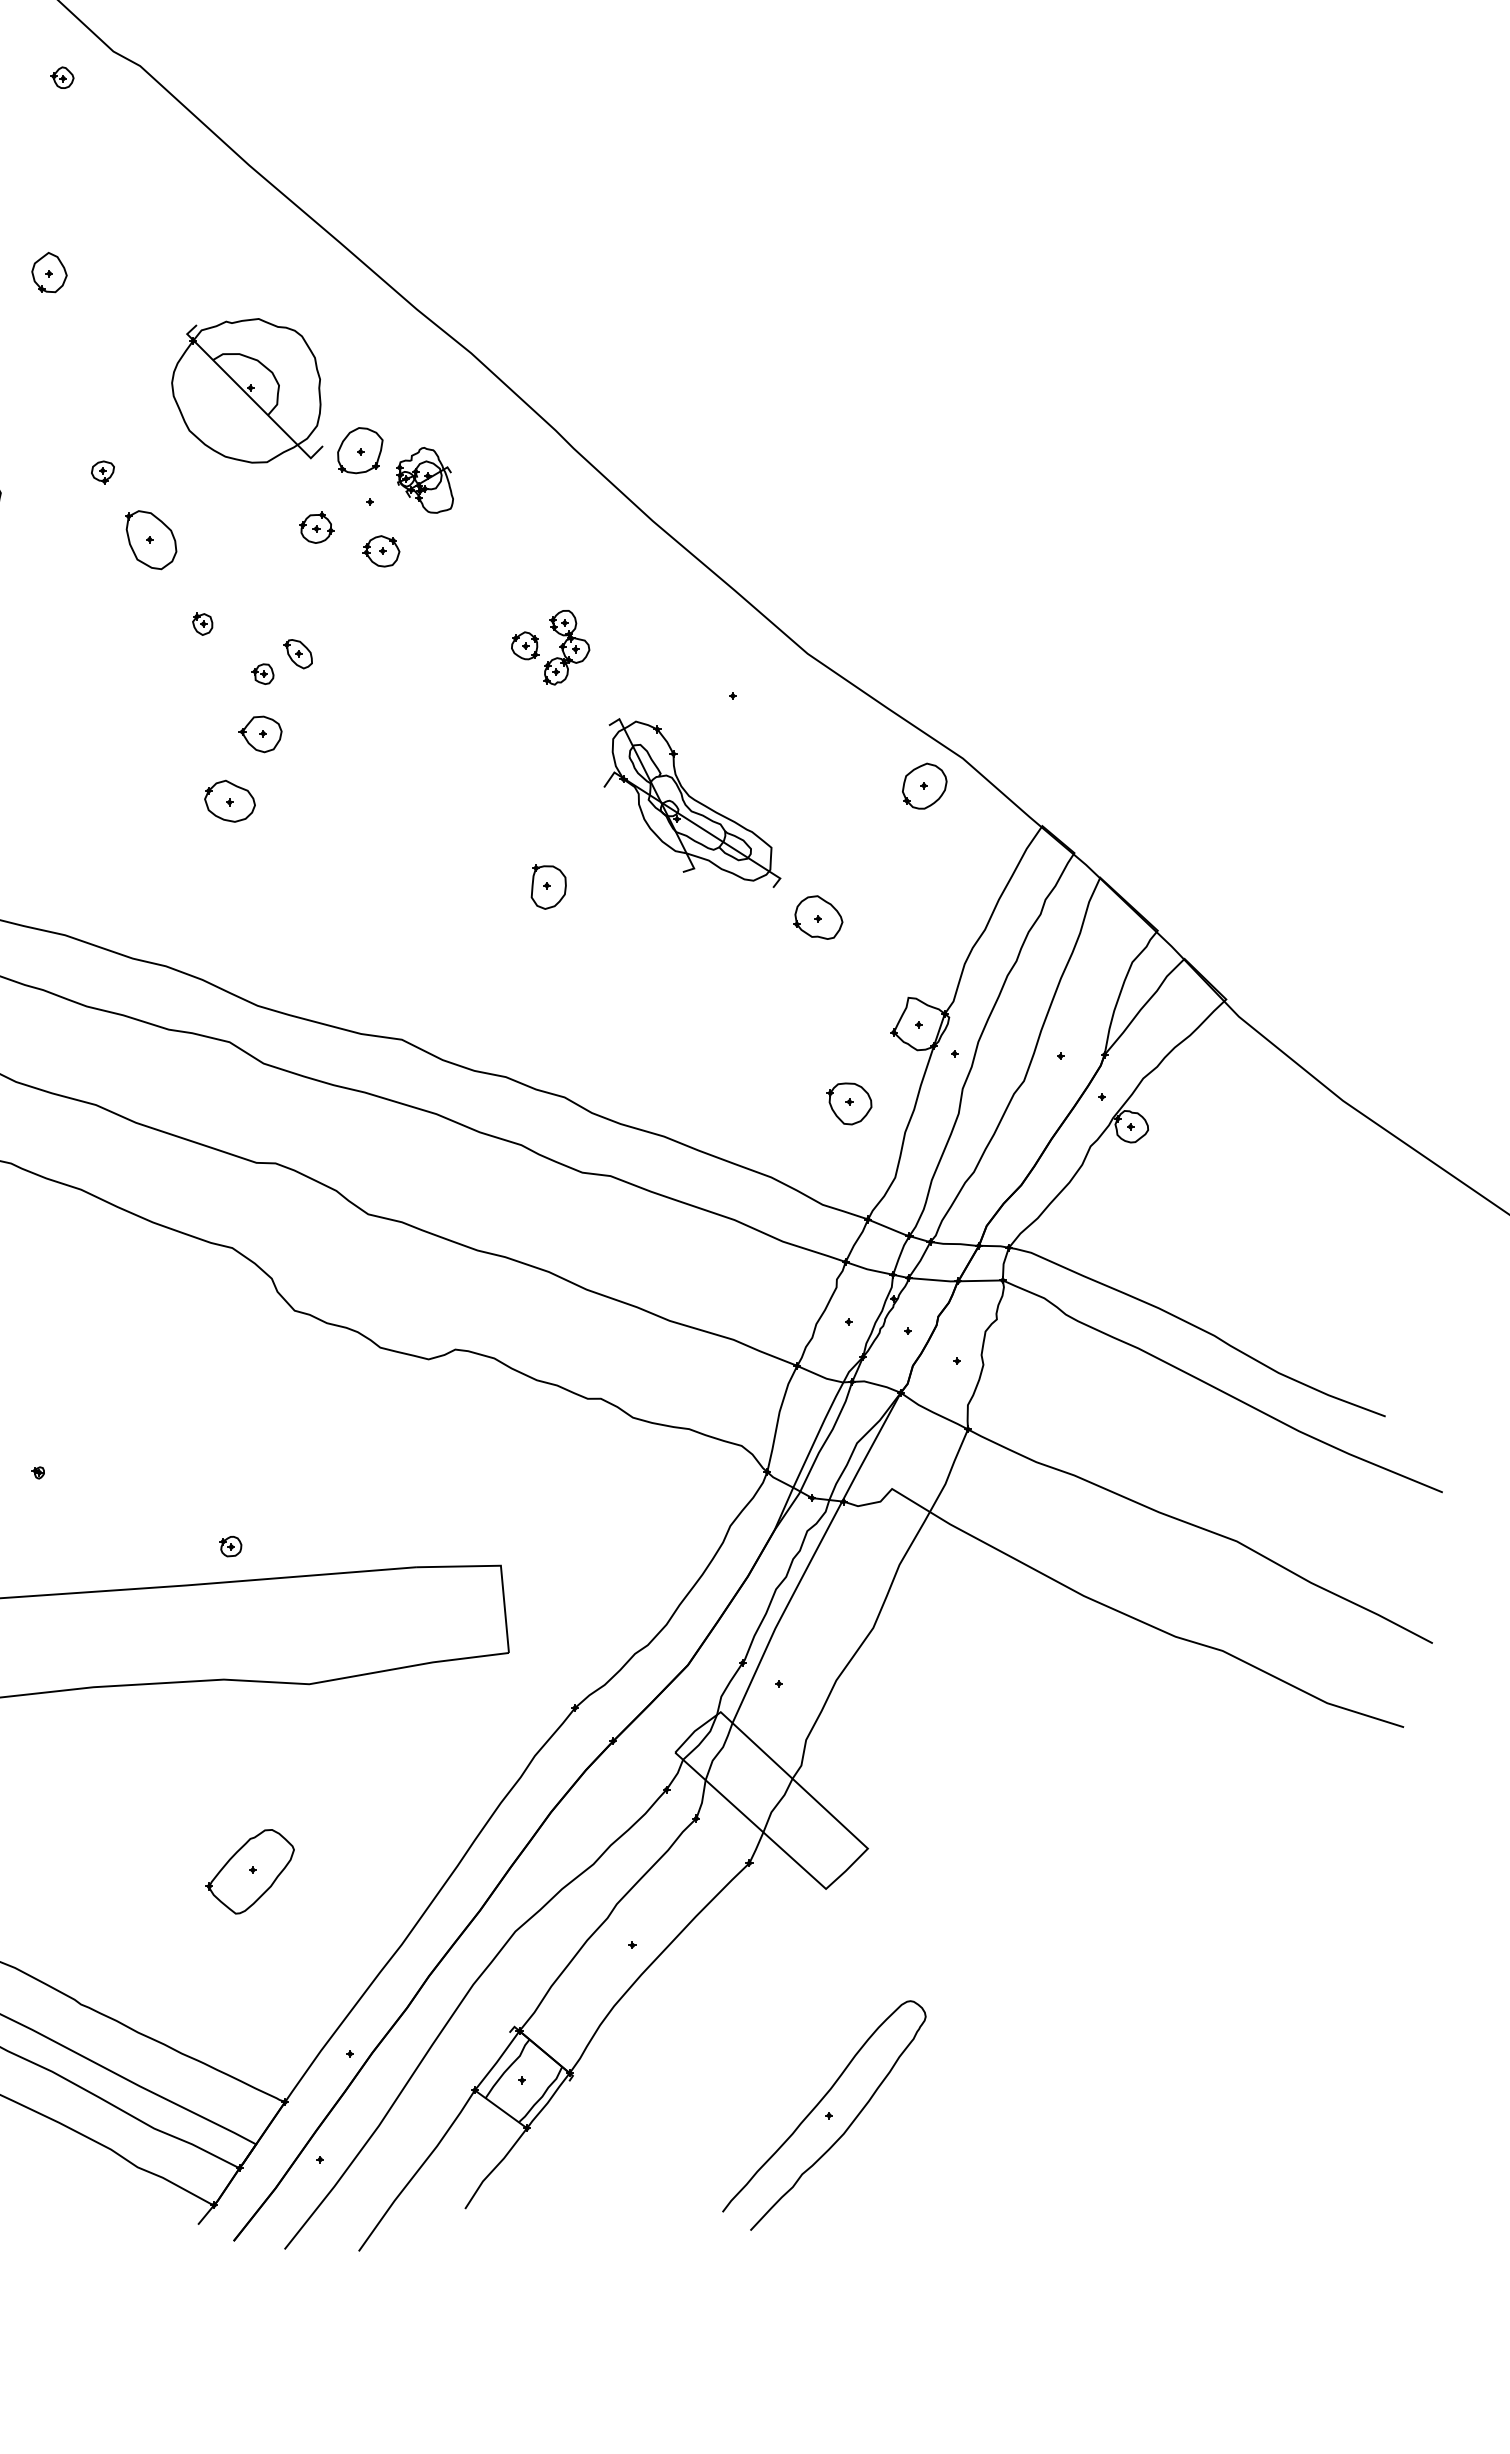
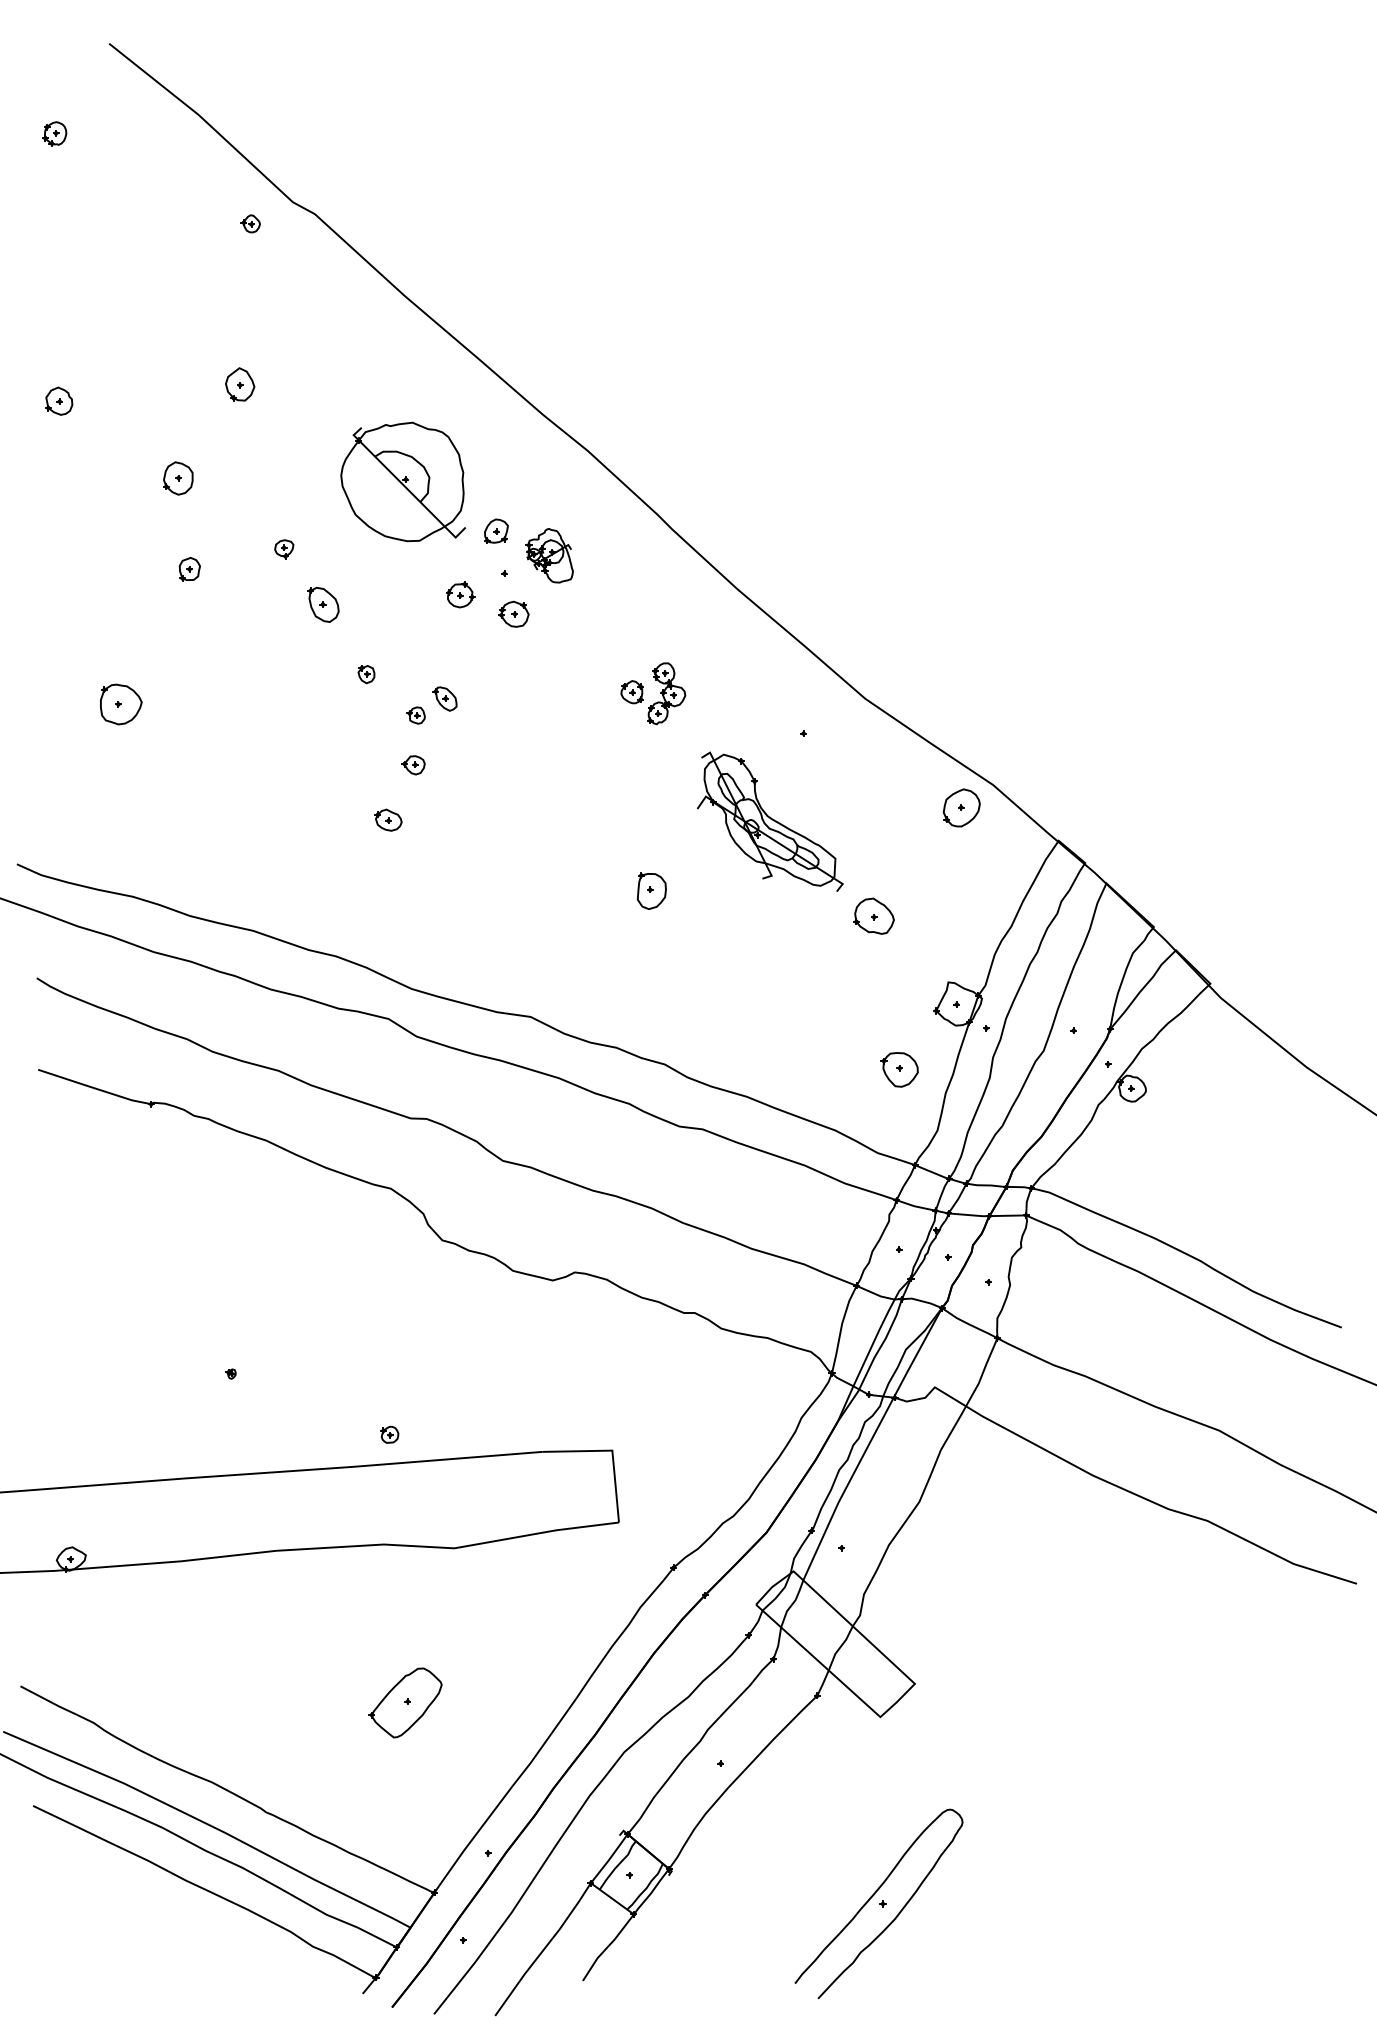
part: (360, 449) -> (496, 530), size x0.62
part: (150, 539) -> (323, 604), size x0.71
part: (259, 734) -> (413, 765), size x0.62
part: (229, 800) -> (388, 819), size x0.62

